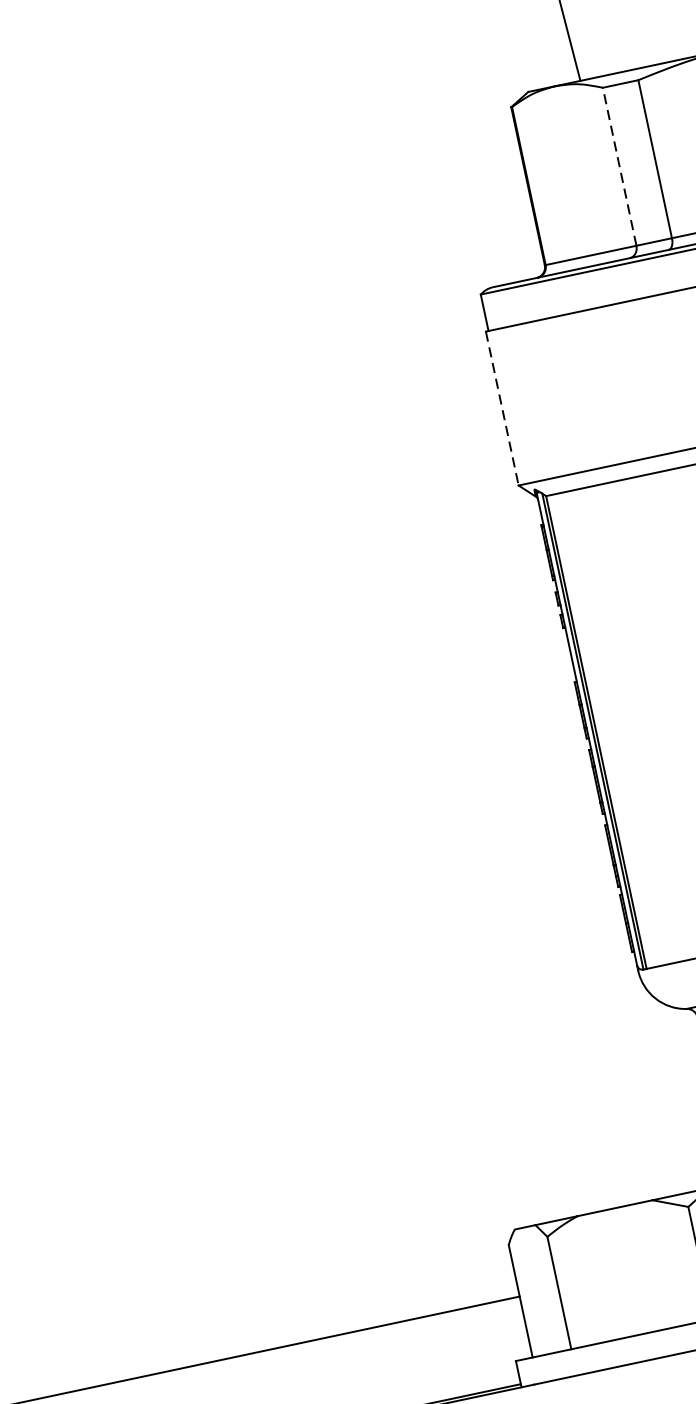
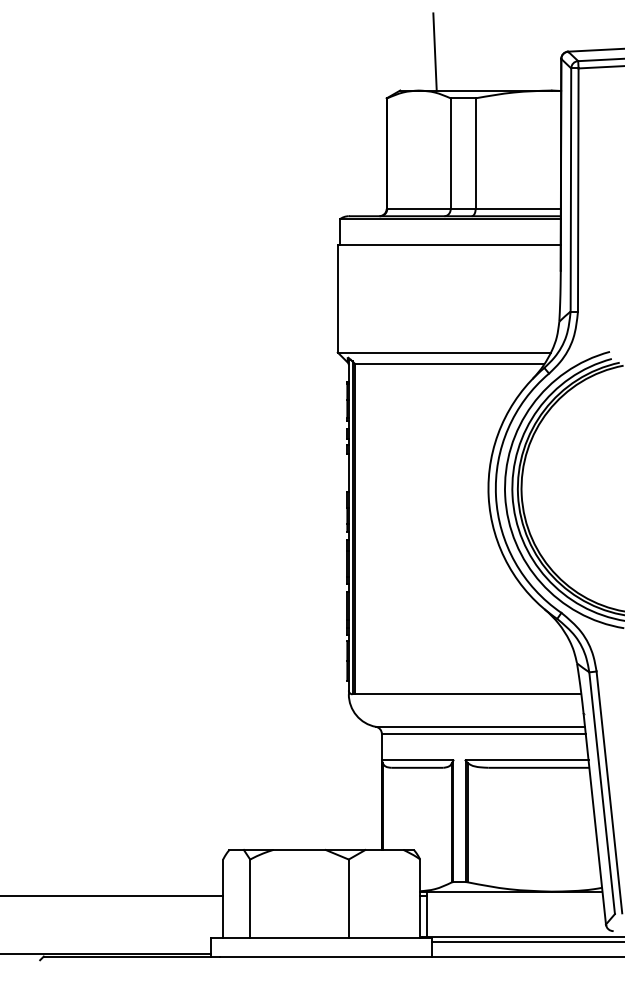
line: (619, 166) -> (450, 153), dashed -> solid
line: (501, 408) -> (337, 298), dashed -> solid

